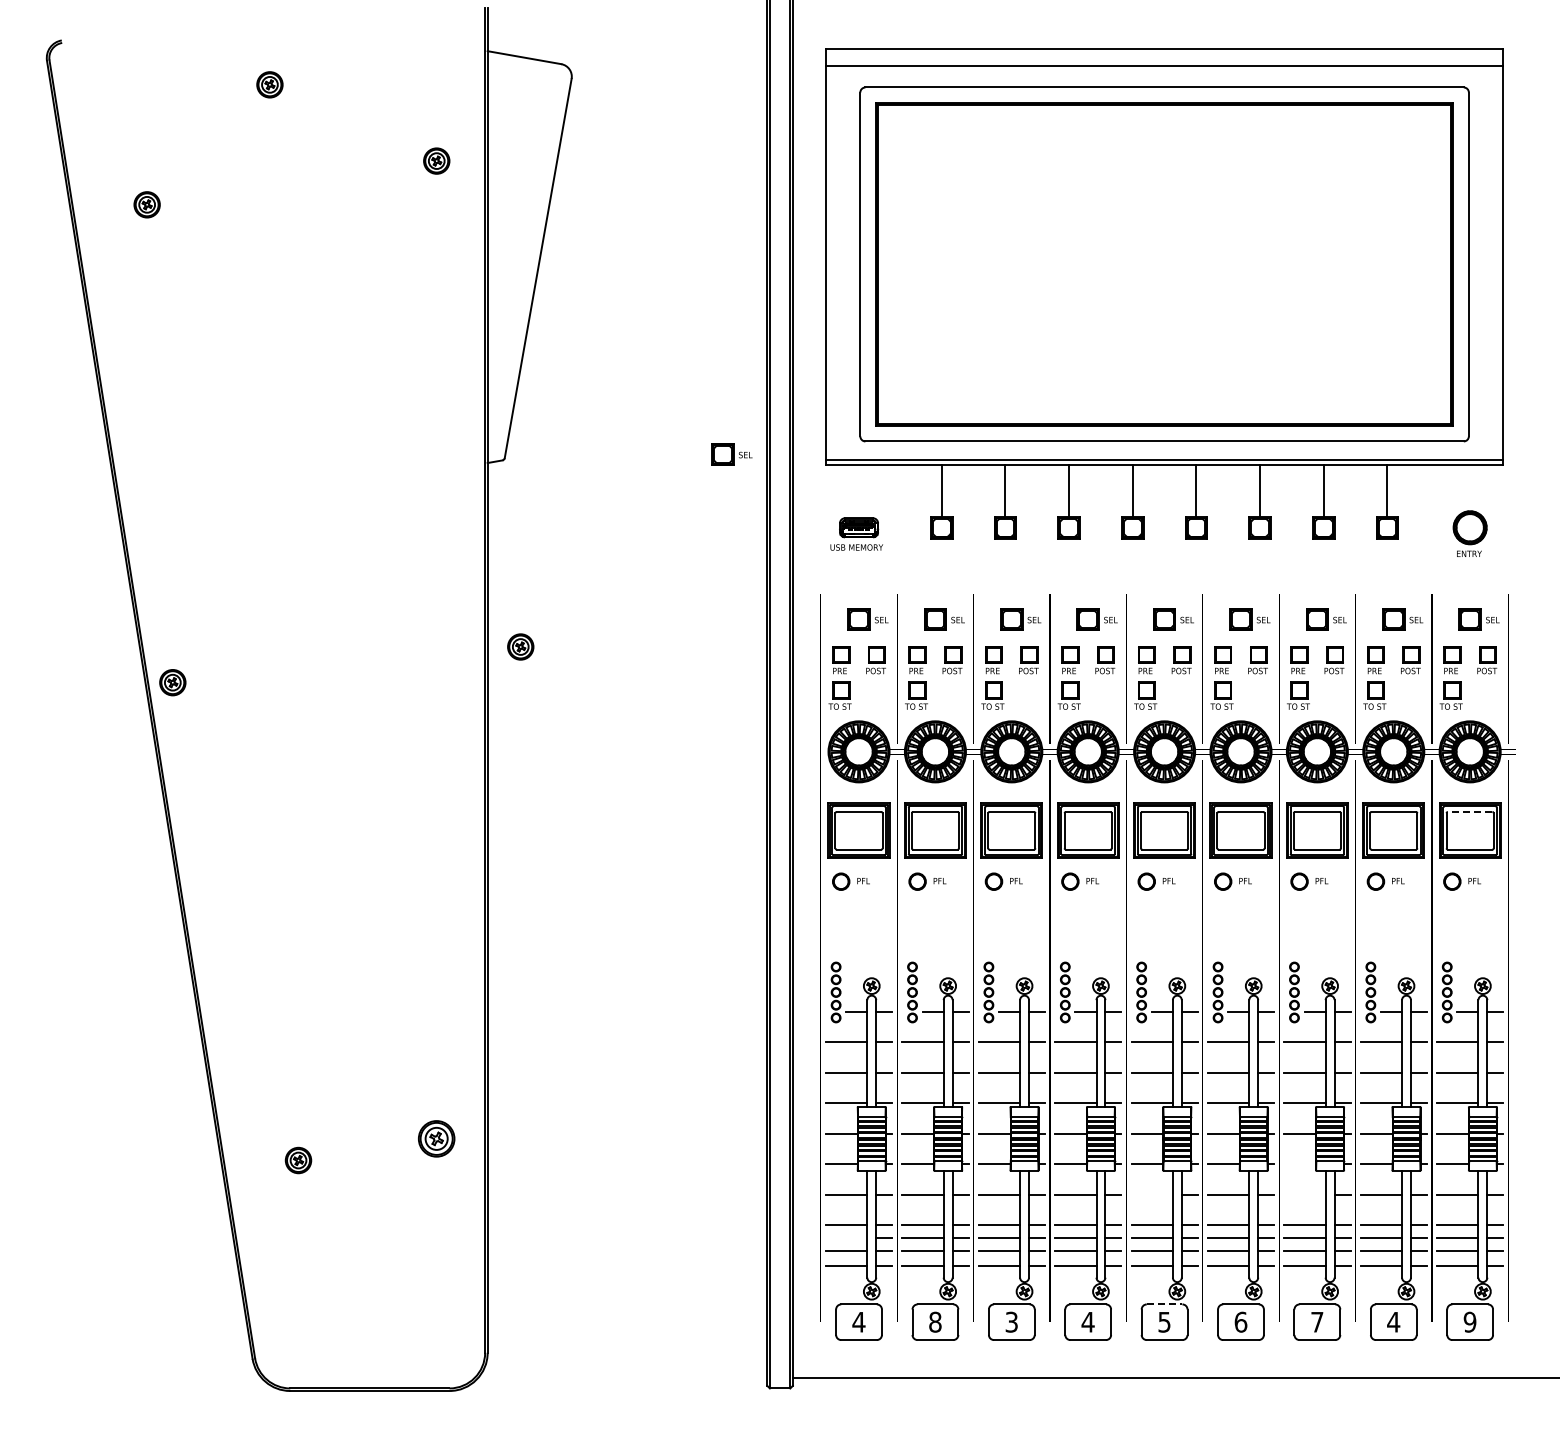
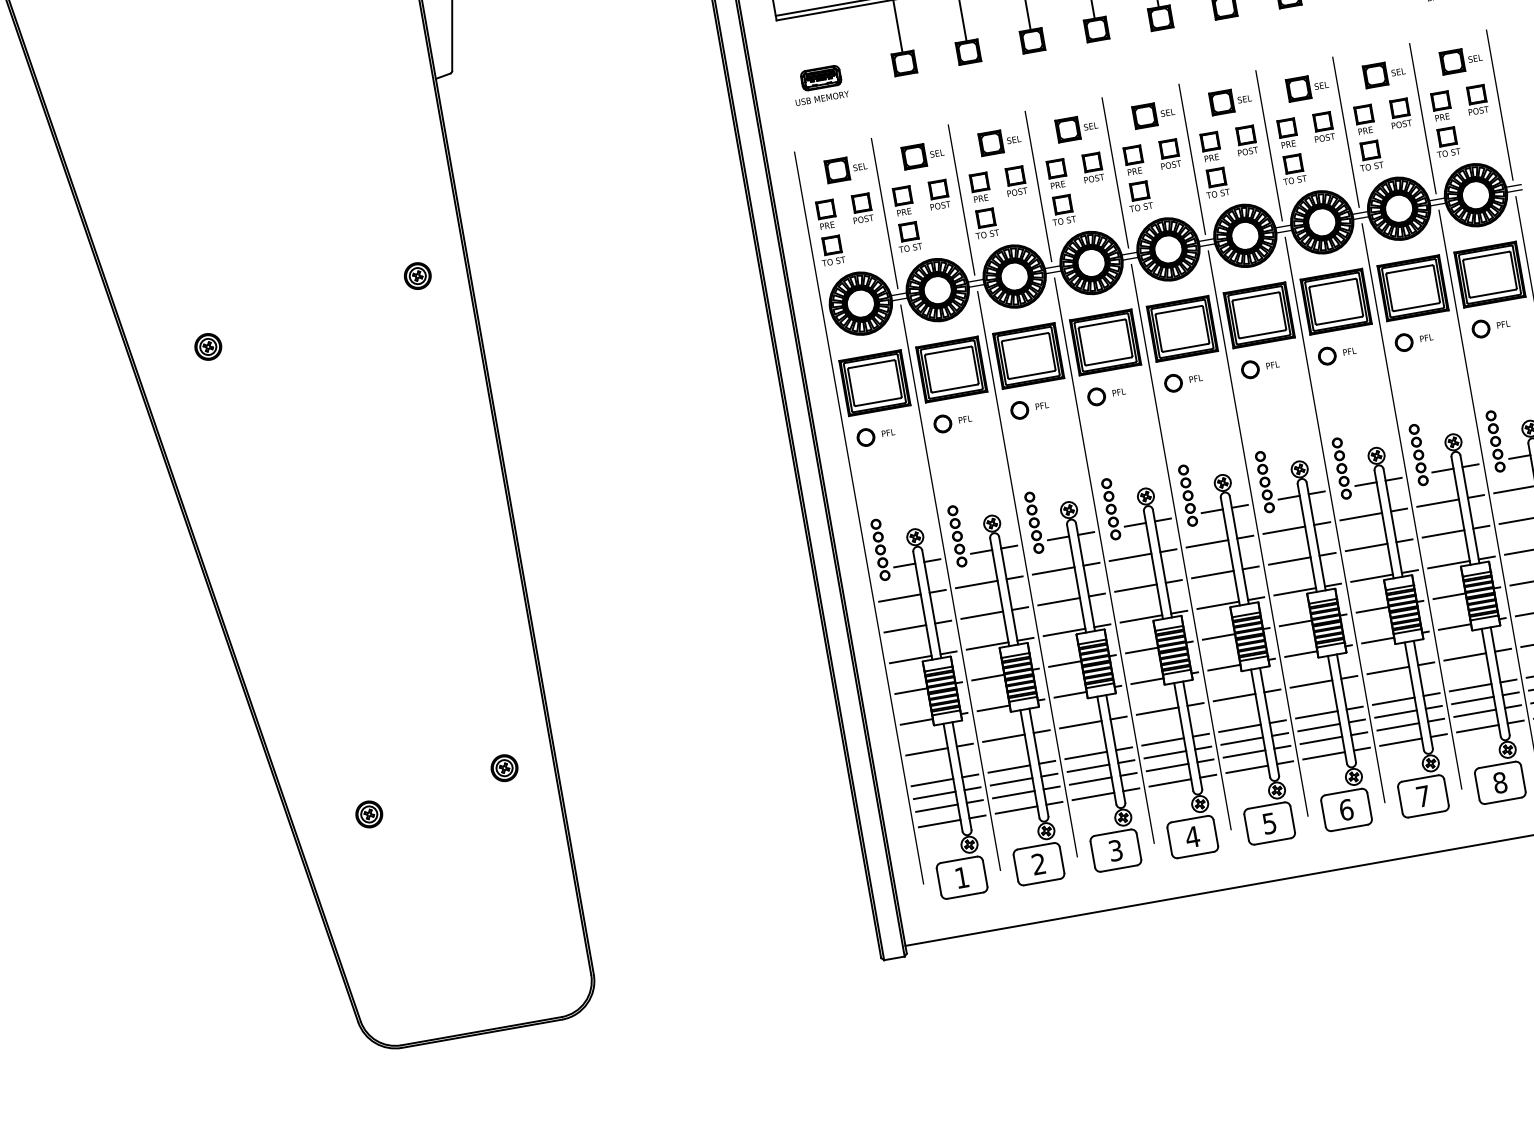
part: (731, 454) -> (679, 27), removed
part: (520, 646) -> (417, 275), moved
part: (172, 682) -> (207, 346), moved
line: (1469, 811) -> (1485, 255), dashed -> solid
part: (436, 1138) -> (504, 767), size x0.71
line: (1300, 1164) -> (1378, 640), added
line: (1151, 1194) -> (1233, 697), added
line: (1304, 1194) -> (1387, 670), added
line: (846, 1238) -> (934, 795), added
line: (1164, 1304) -> (1266, 805), dashed -> solid
text: (935, 1321) -> (1038, 863), 8 -> 2
text: (1393, 1321) -> (1499, 782), 4 -> 8
text: (858, 1322) -> (961, 878), 4 -> 1

